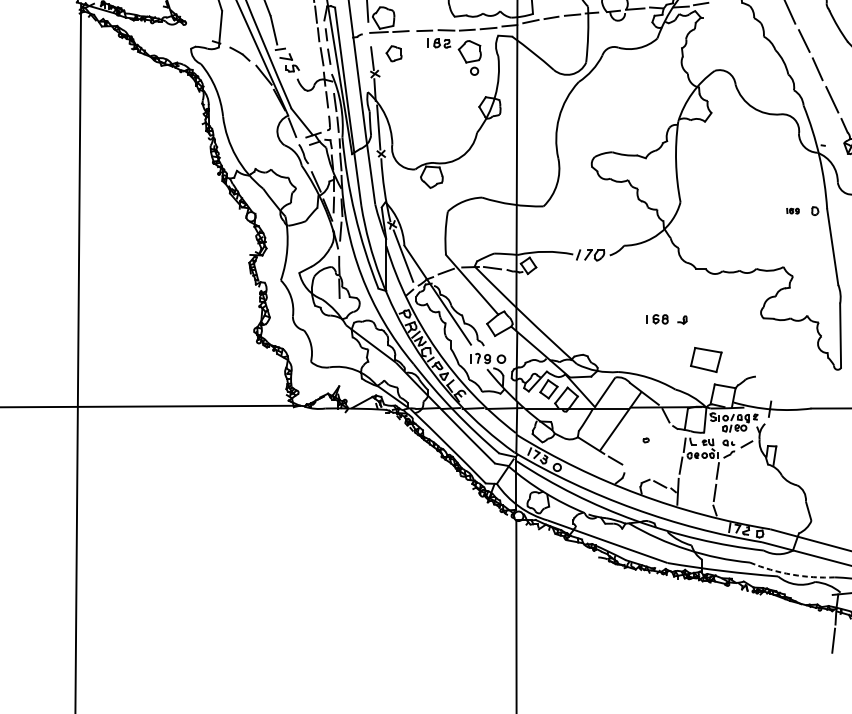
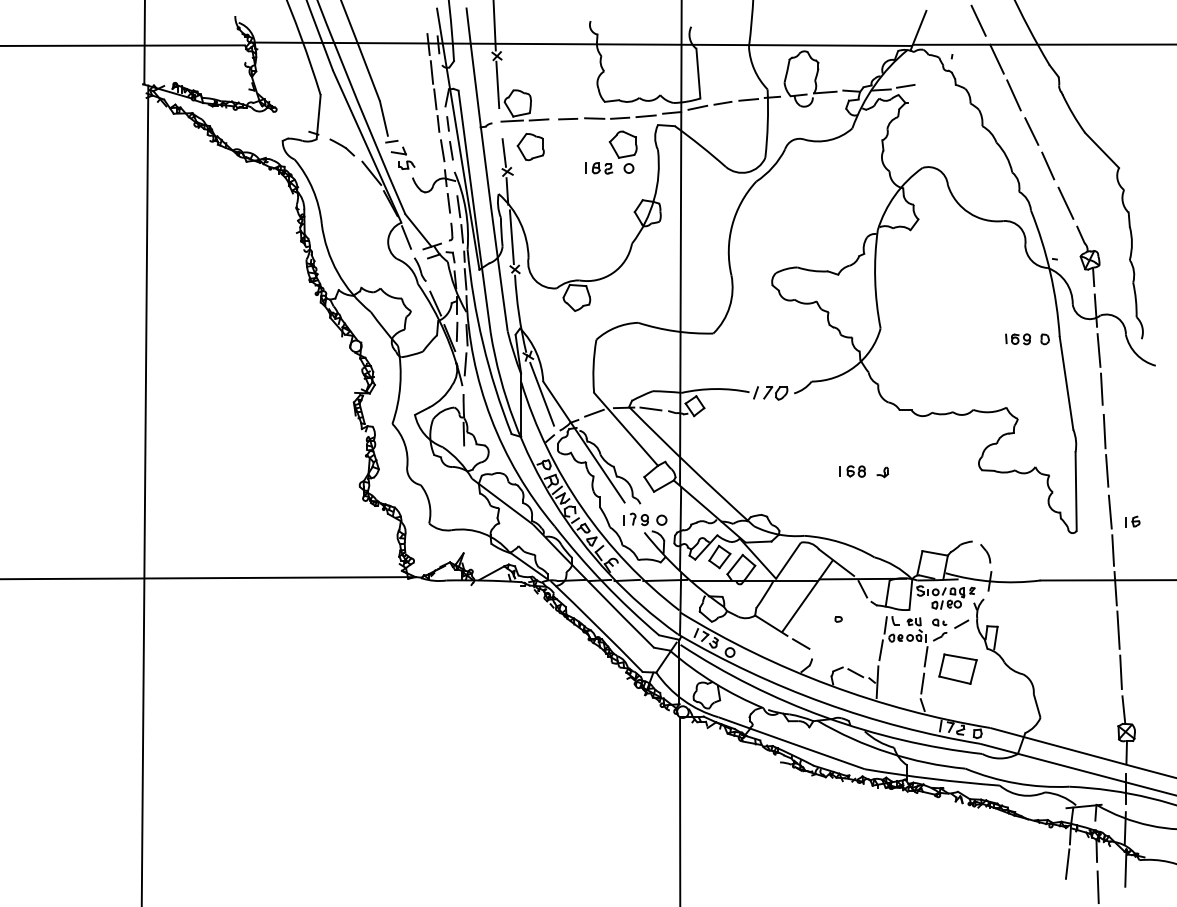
part: (439, 43) -> (599, 168), moved
part: (393, 54) -> (530, 147), size x1.43
part: (792, 211) -> (1017, 339), size x1.67
part: (705, 359) -> (957, 668), moved
part: (766, 386) -> (985, 553), added
arc: (791, 574) -> (1016, 783), dashed -> solid

